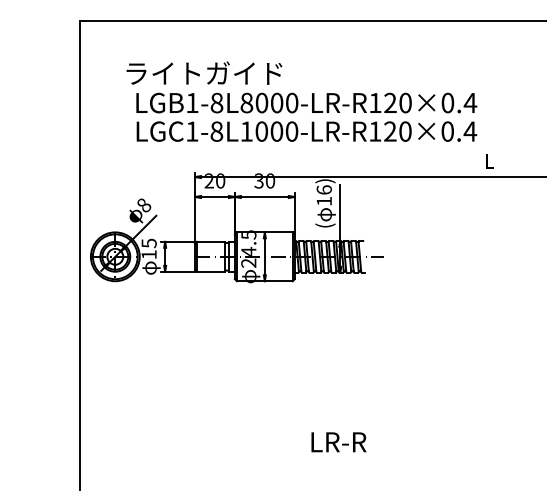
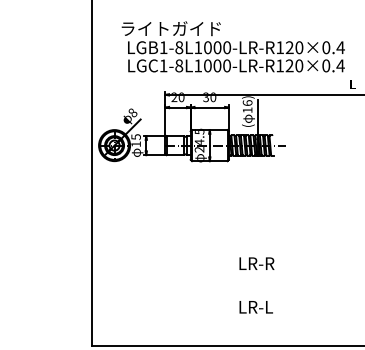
text: (247, 102) -> (198, 47), LGB1-8L8000-LR-R120×0.4 -> LGB1-8L1000-LR-R120×0.4

